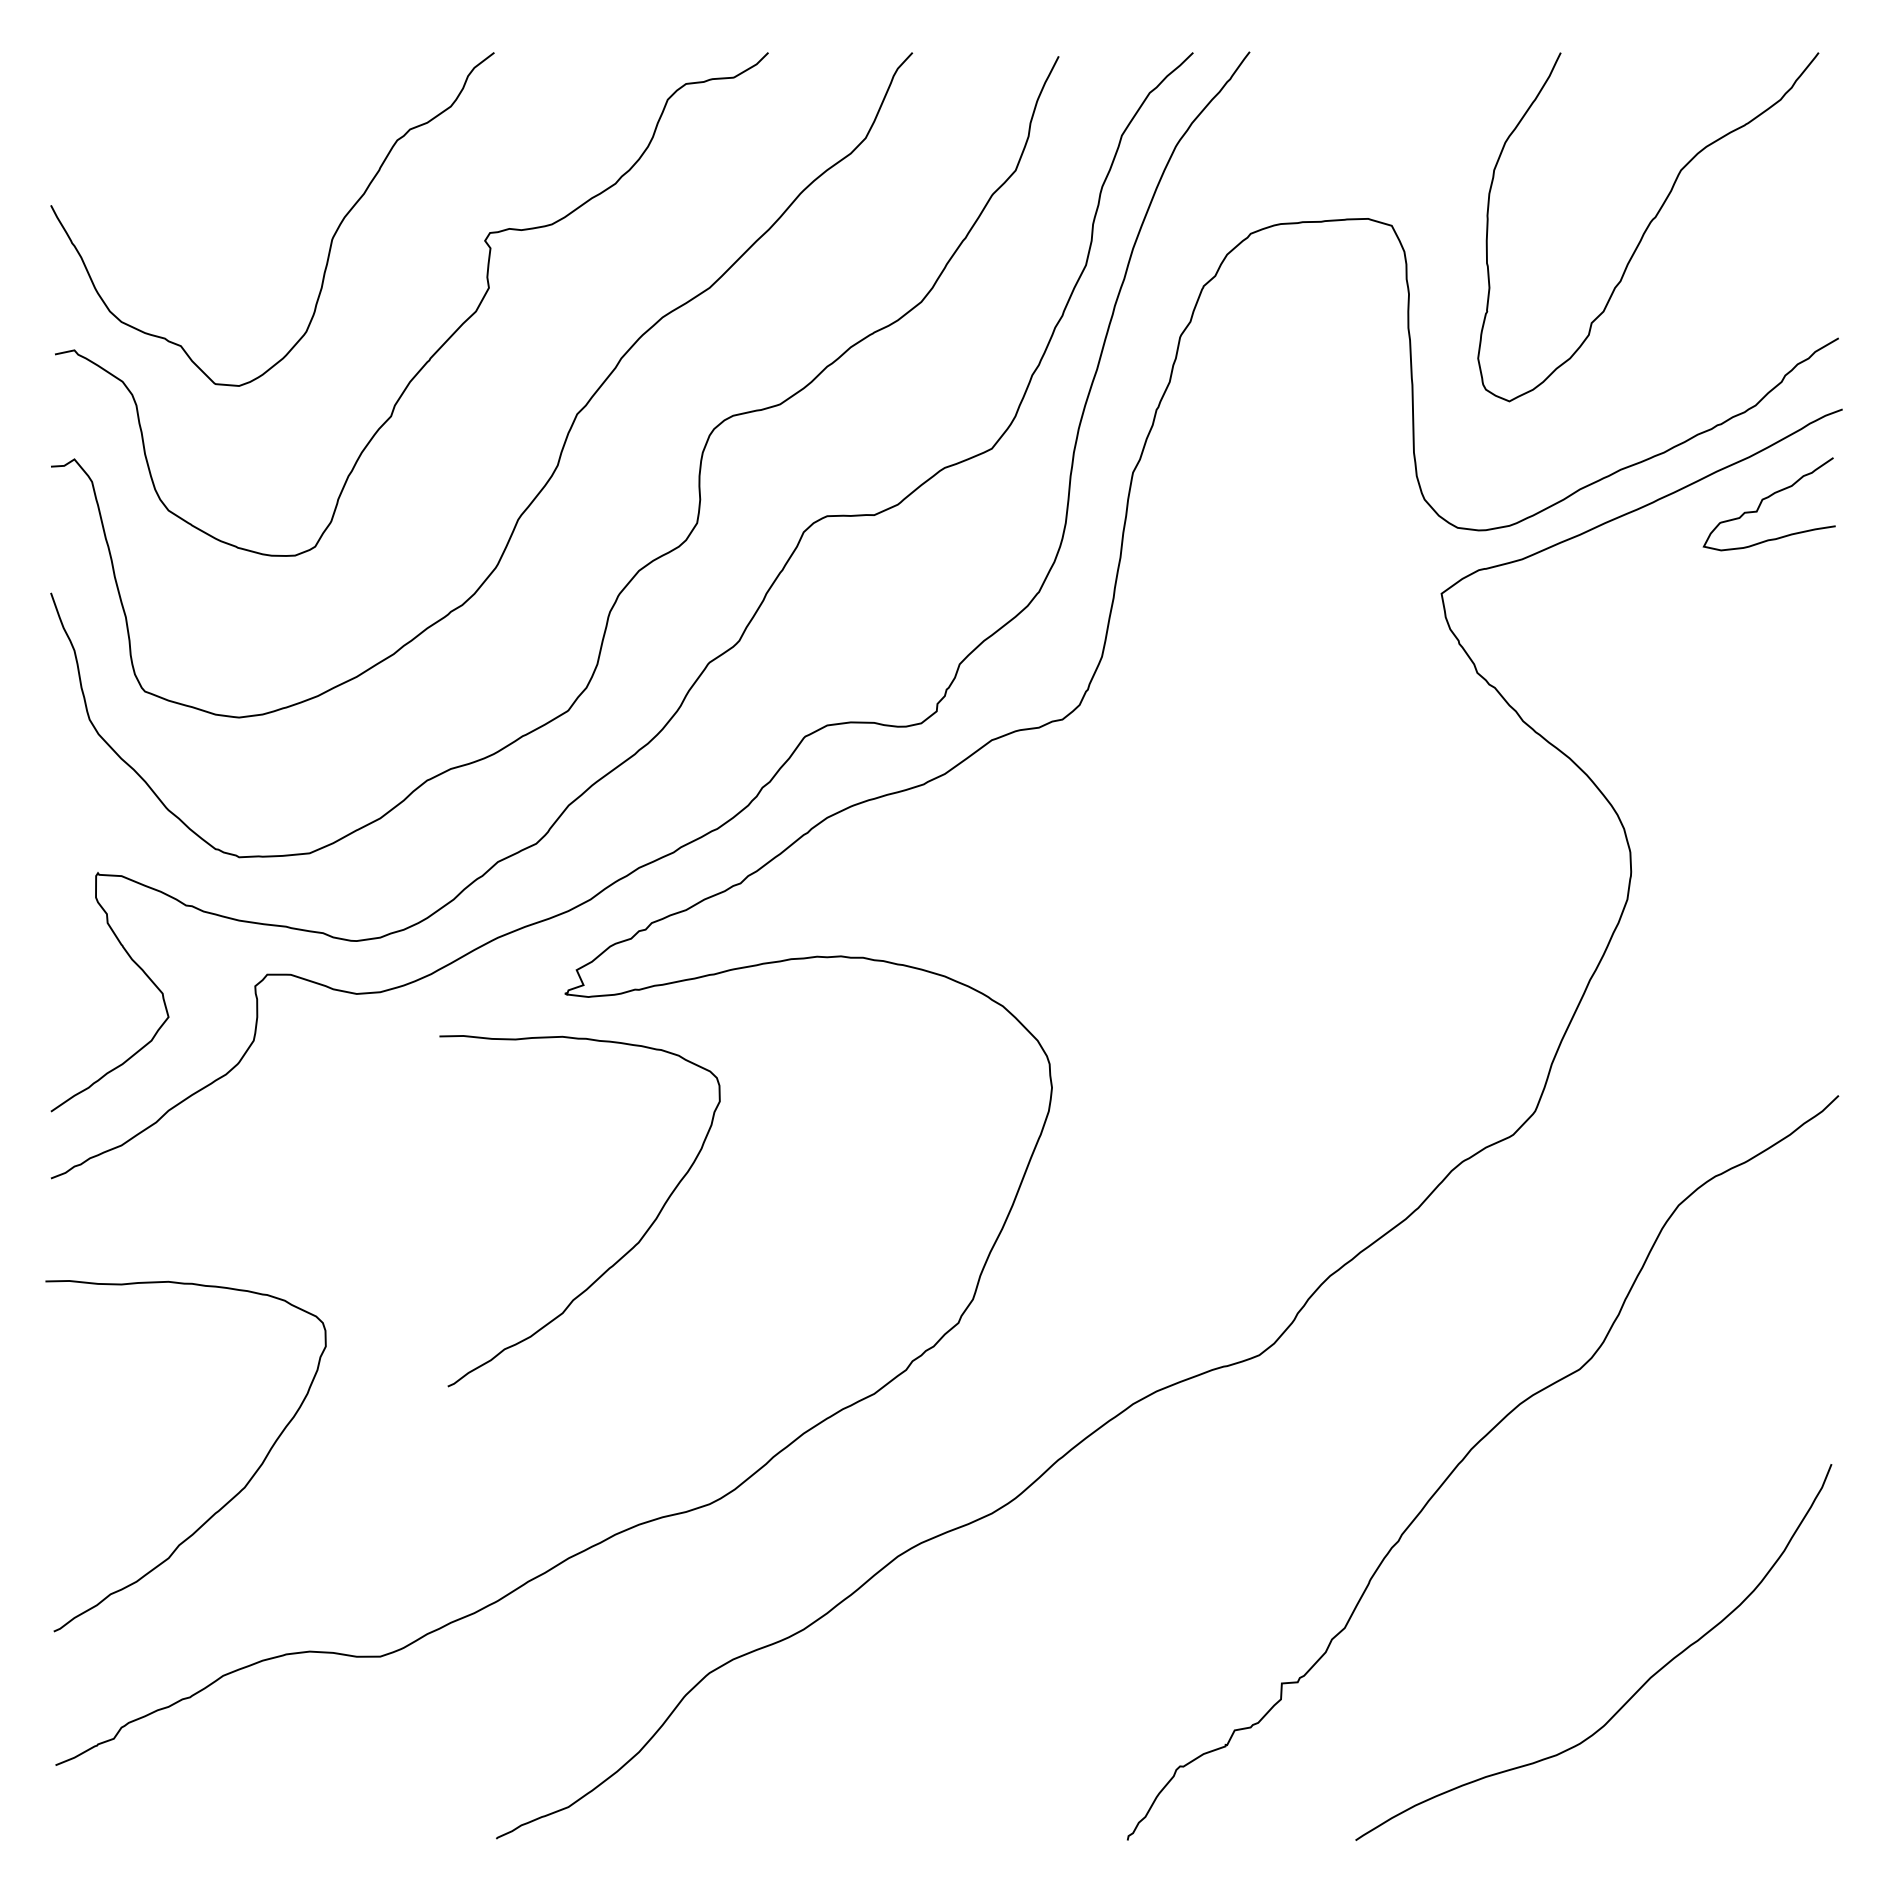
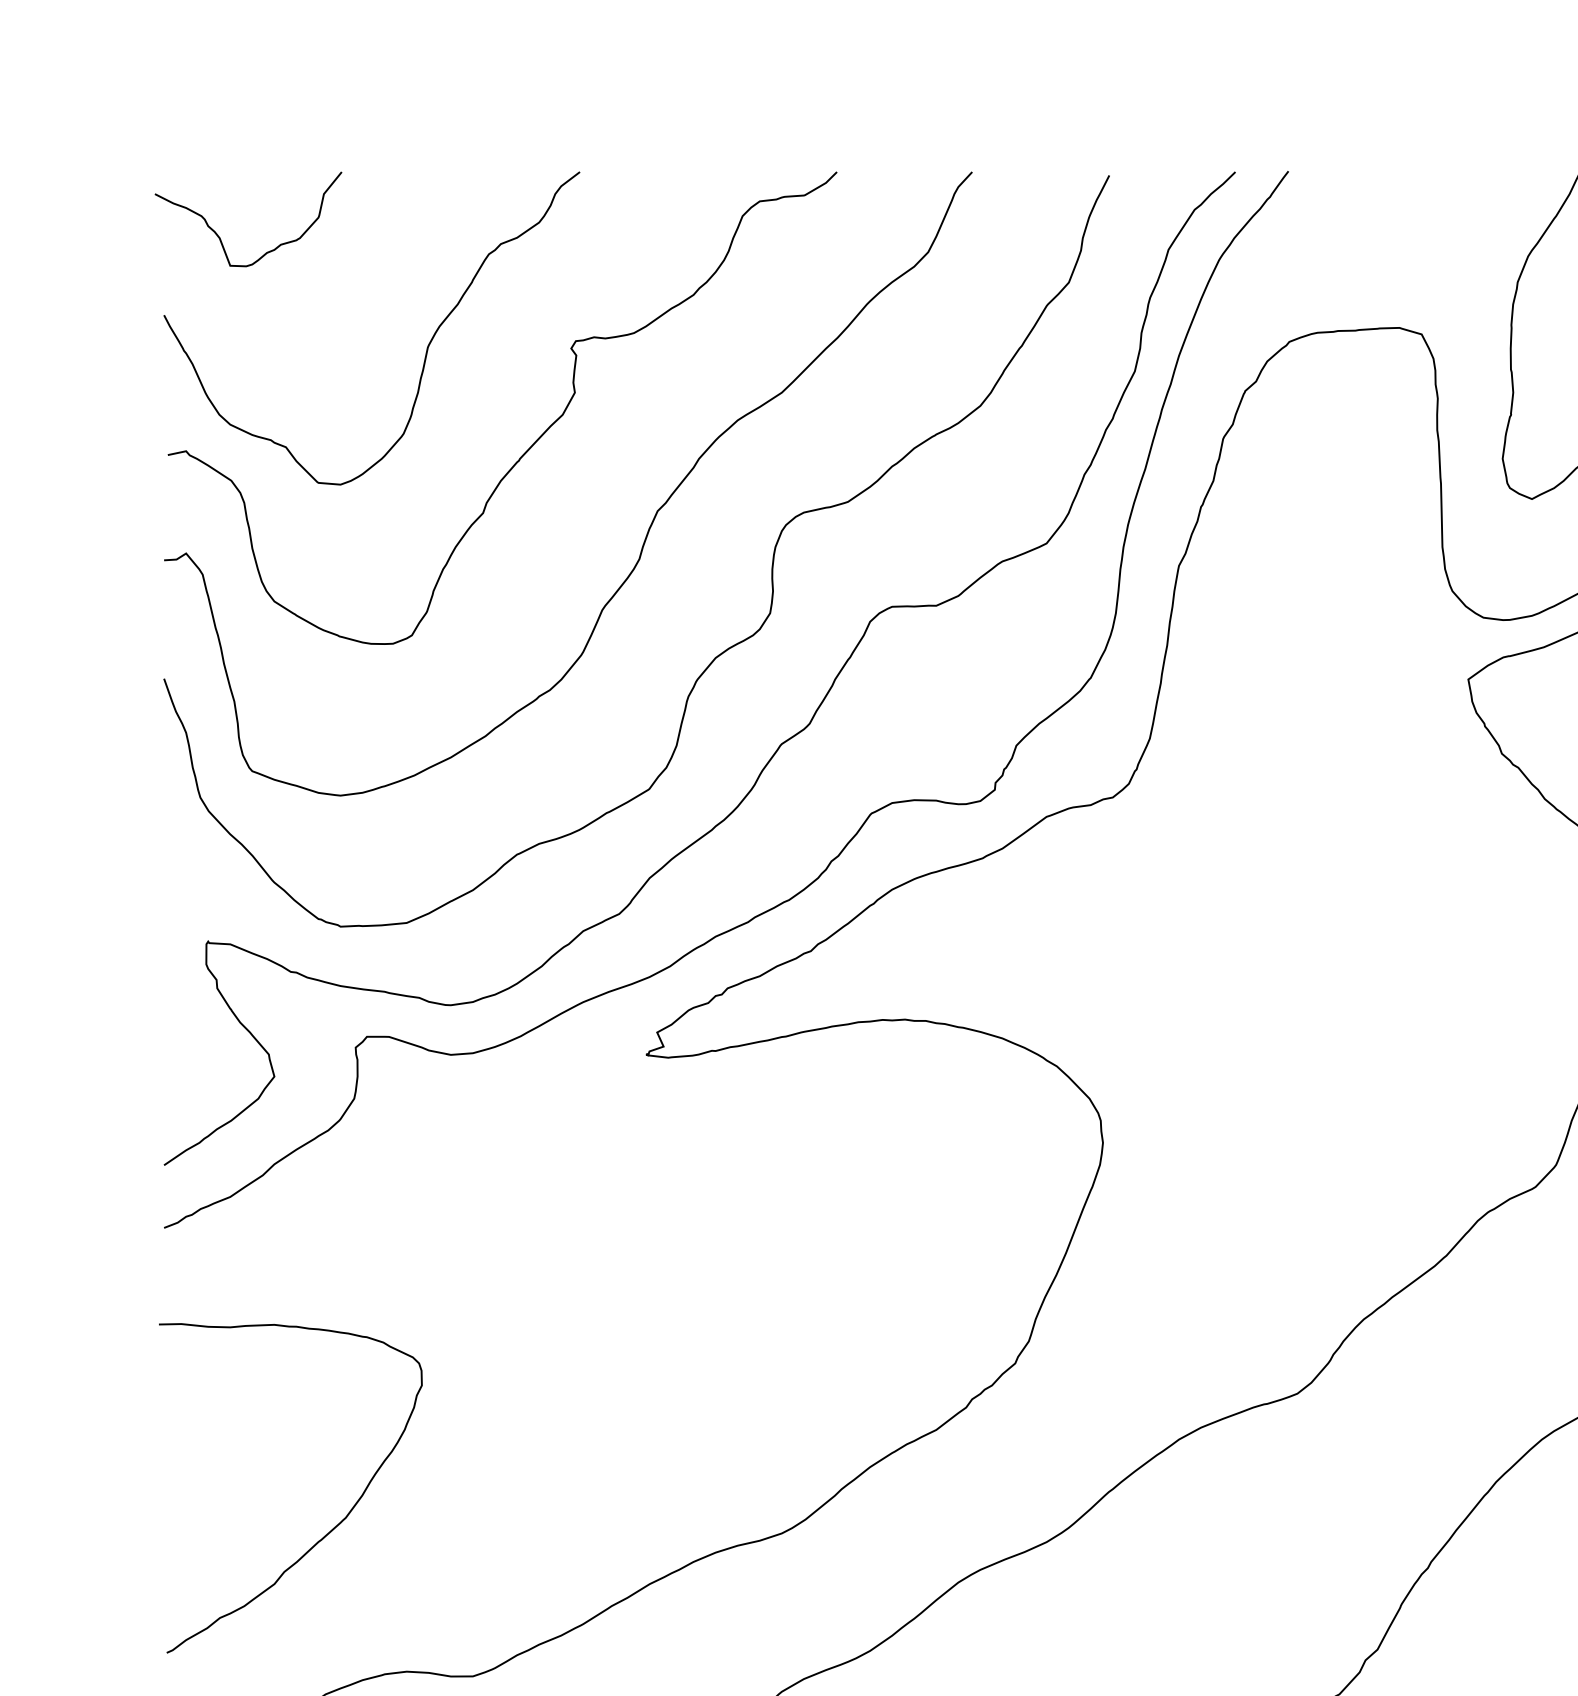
curve: (110, 121) -> (219, 236), added
curve: (621, 1256) -> (699, 1301), removed

